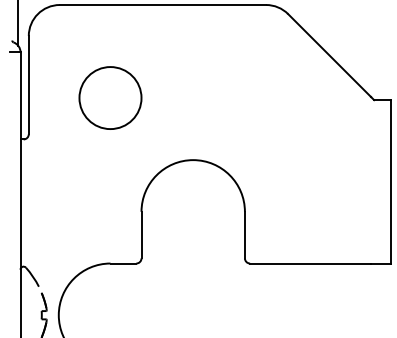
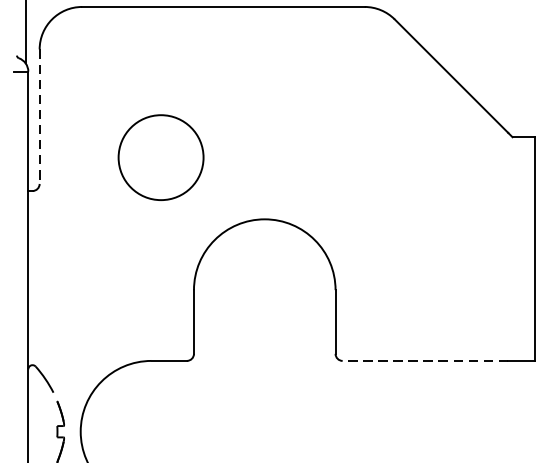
line: (28, 85) -> (39, 117), solid -> dashed
circle: (110, 97) -> (161, 156), moved
line: (310, 263) -> (425, 360), solid -> dashed

